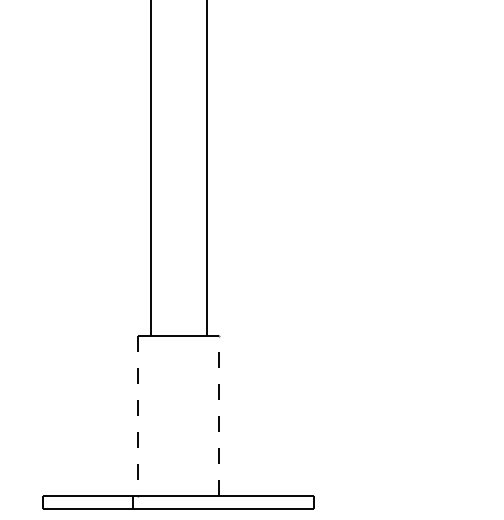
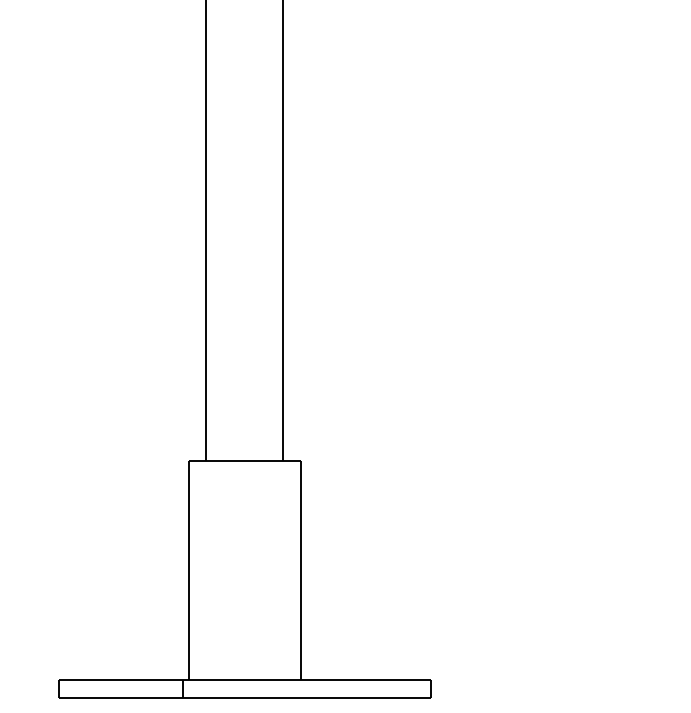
line: (137, 416) -> (188, 571), dashed -> solid
line: (219, 416) -> (300, 571), dashed -> solid

